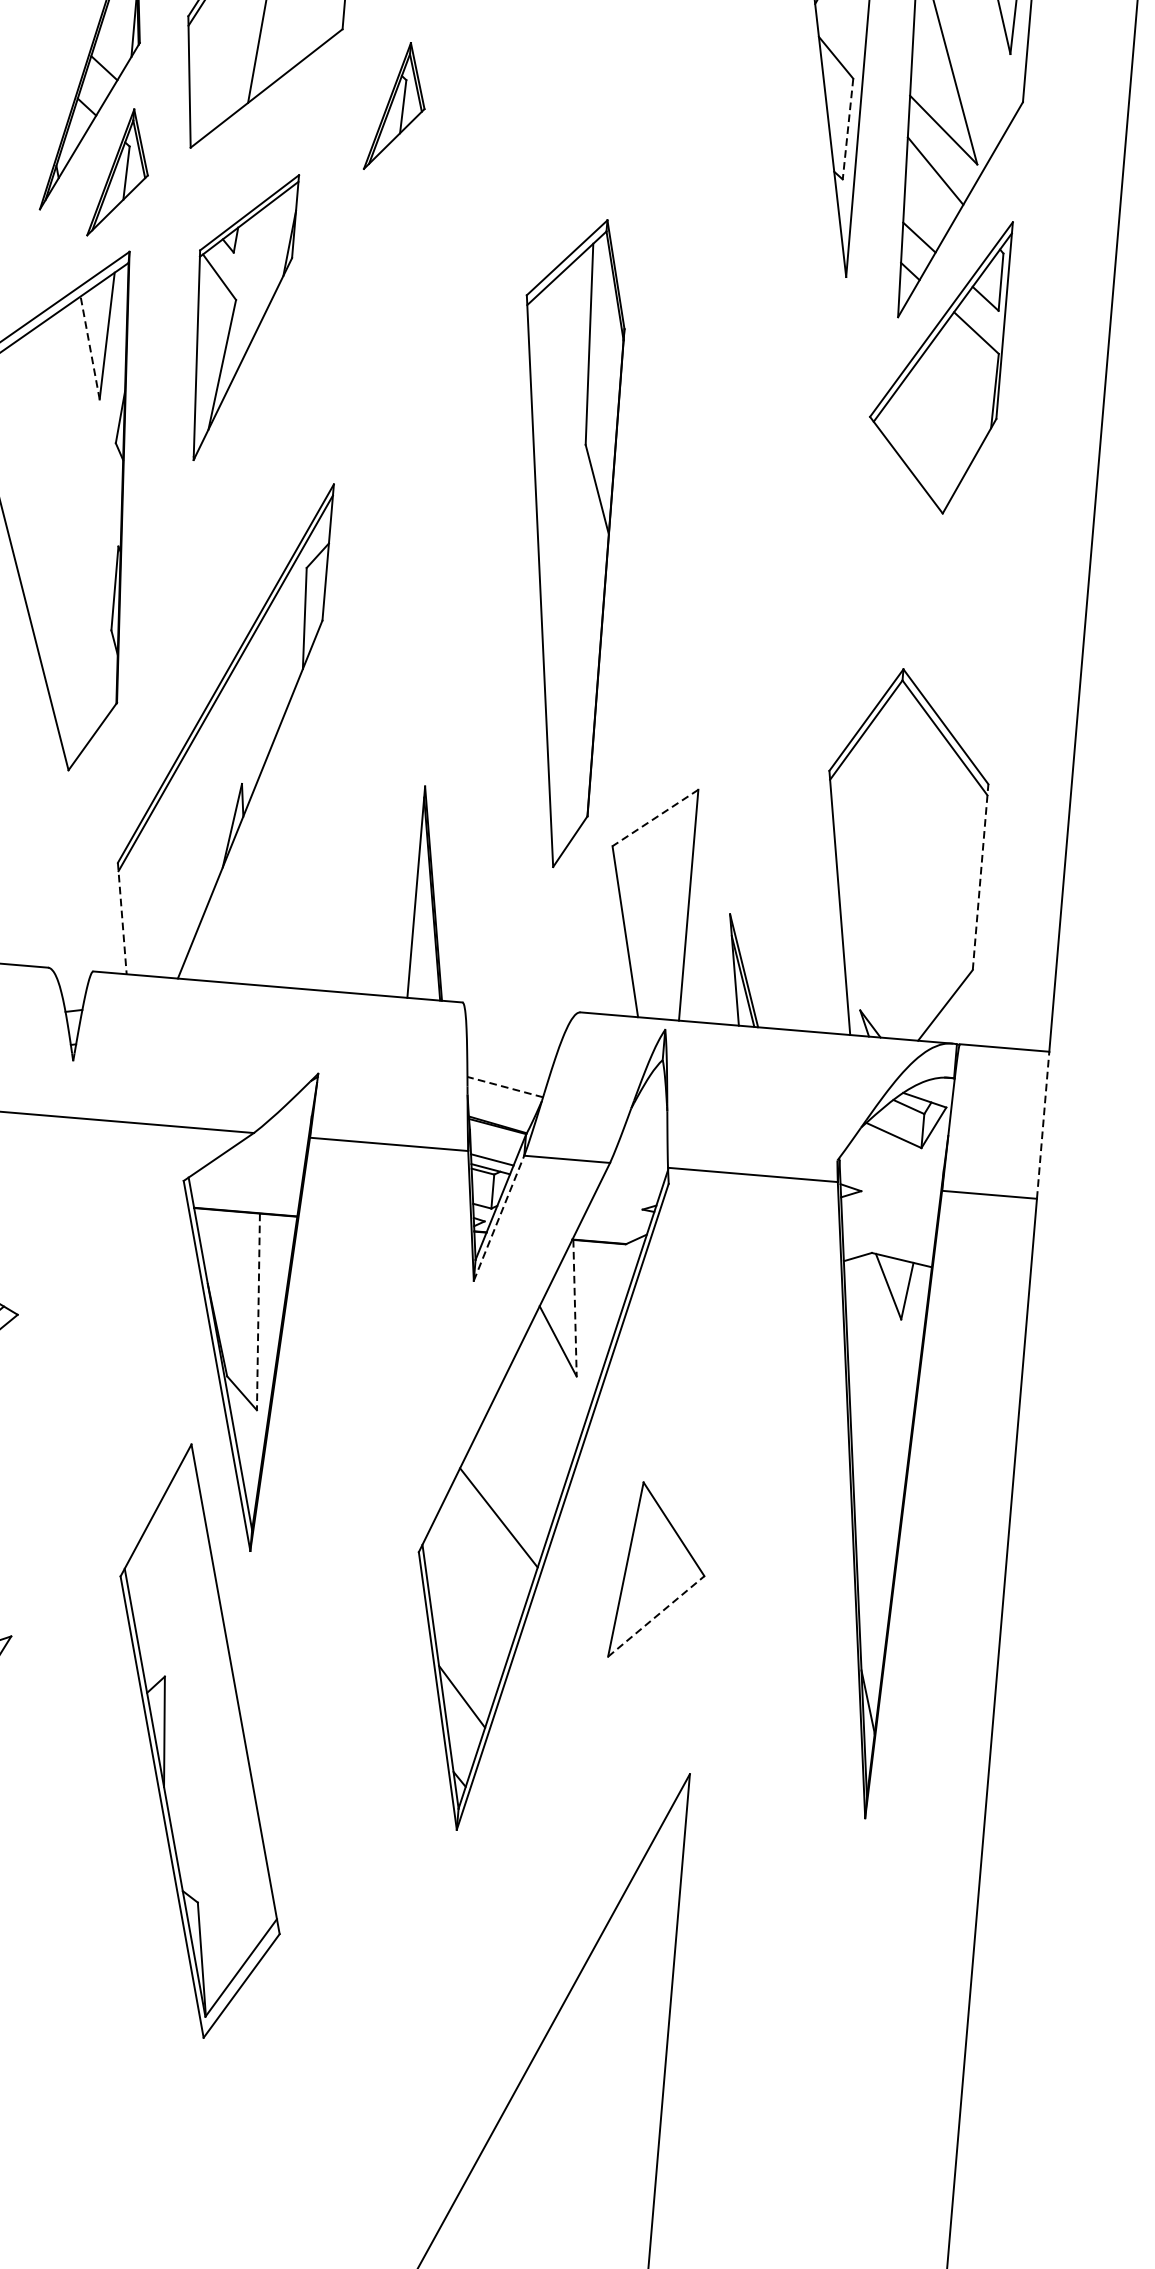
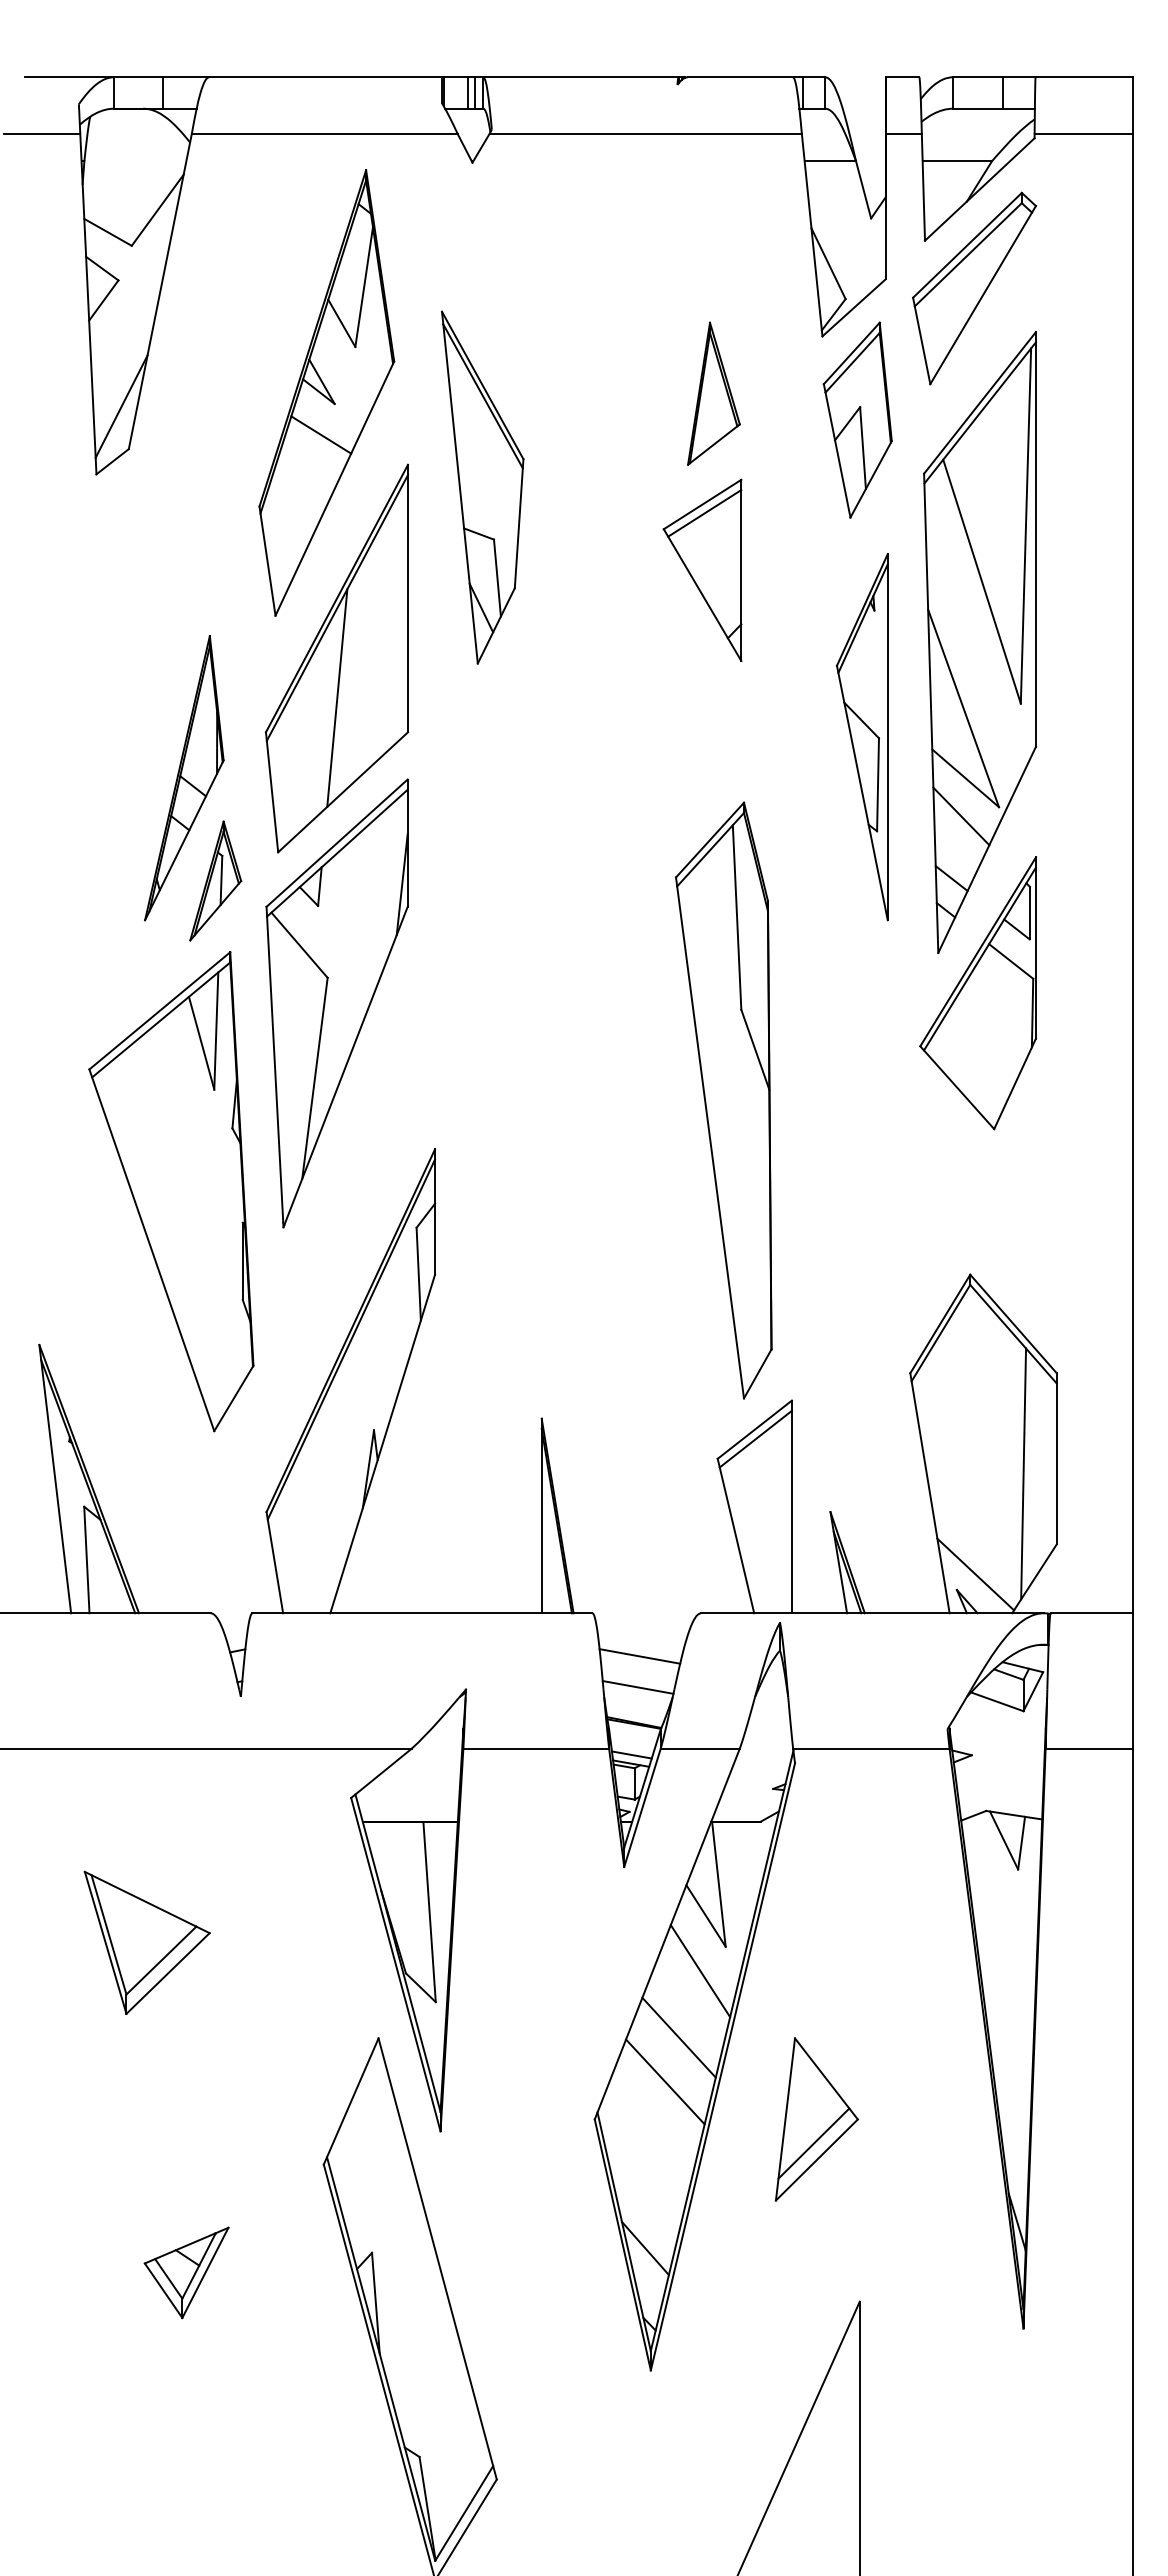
part: (396, 106) -> (463, 798), removed
line: (848, 129) -> (878, 785), dashed -> solid
part: (240, 317) -> (336, 1003), size x1.67
line: (90, 347) -> (201, 1042), dashed -> solid
part: (558, 541) -> (723, 1100), moved
line: (655, 818) -> (754, 1430), dashed -> solid
line: (655, 827) -> (755, 1438), added
line: (980, 876) -> (1056, 1458), dashed -> solid
line: (943, 890) -> (1023, 1473), added
line: (121, 919) -> (274, 1563), dashed -> solid
line: (881, 995) -> (975, 1574), added
line: (509, 1053) -> (639, 1656), added
line: (505, 1087) -> (638, 1687), dashed -> solid
line: (1043, 1125) -> (1133, 1681), dashed -> solid
line: (499, 1217) -> (642, 1807), dashed -> solid
line: (574, 1308) -> (718, 1884), dashed -> solid
line: (258, 1312) -> (429, 1912), dashed -> solid
line: (547, 1401) -> (700, 1971), added
line: (517, 1470) -> (678, 2037), added
line: (654, 1598) -> (813, 2143), added
line: (655, 1616) -> (816, 2160), dashed -> solid

